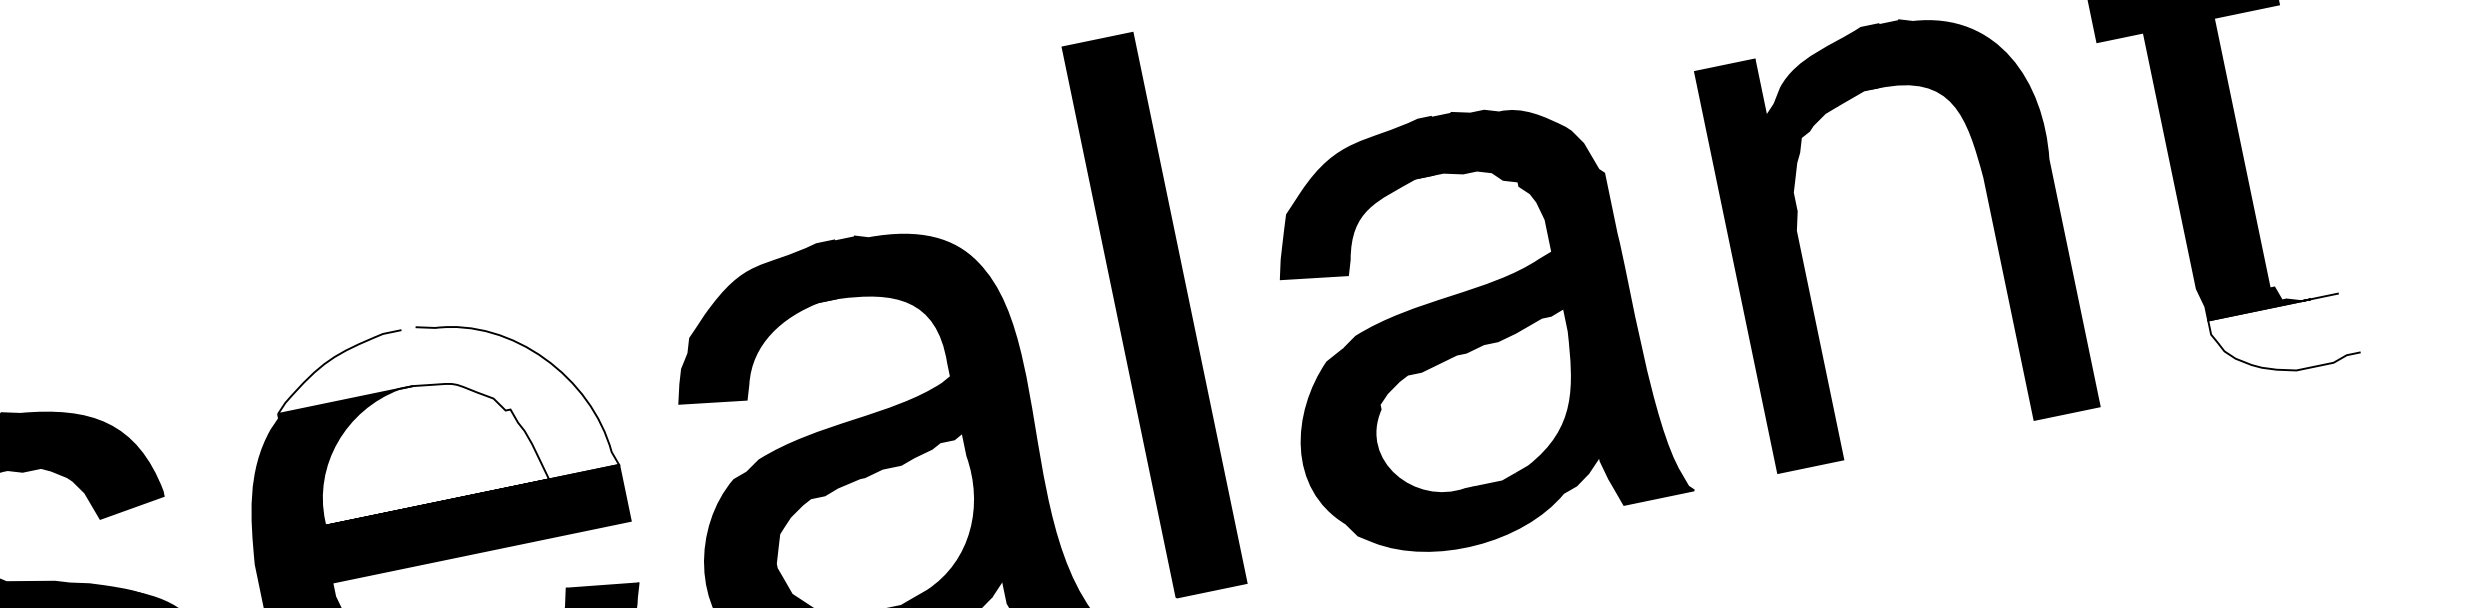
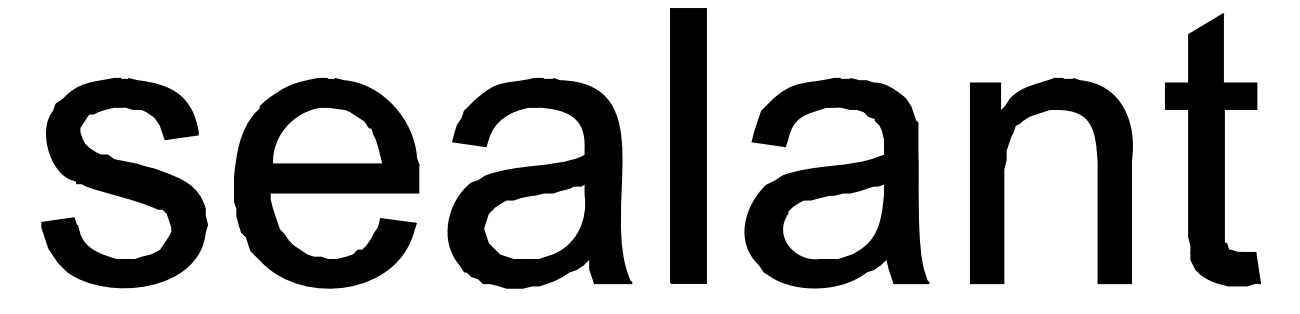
fill: (2283, 337) -> (1225, 268), added
fill: (442, 410) -> (339, 121), added

